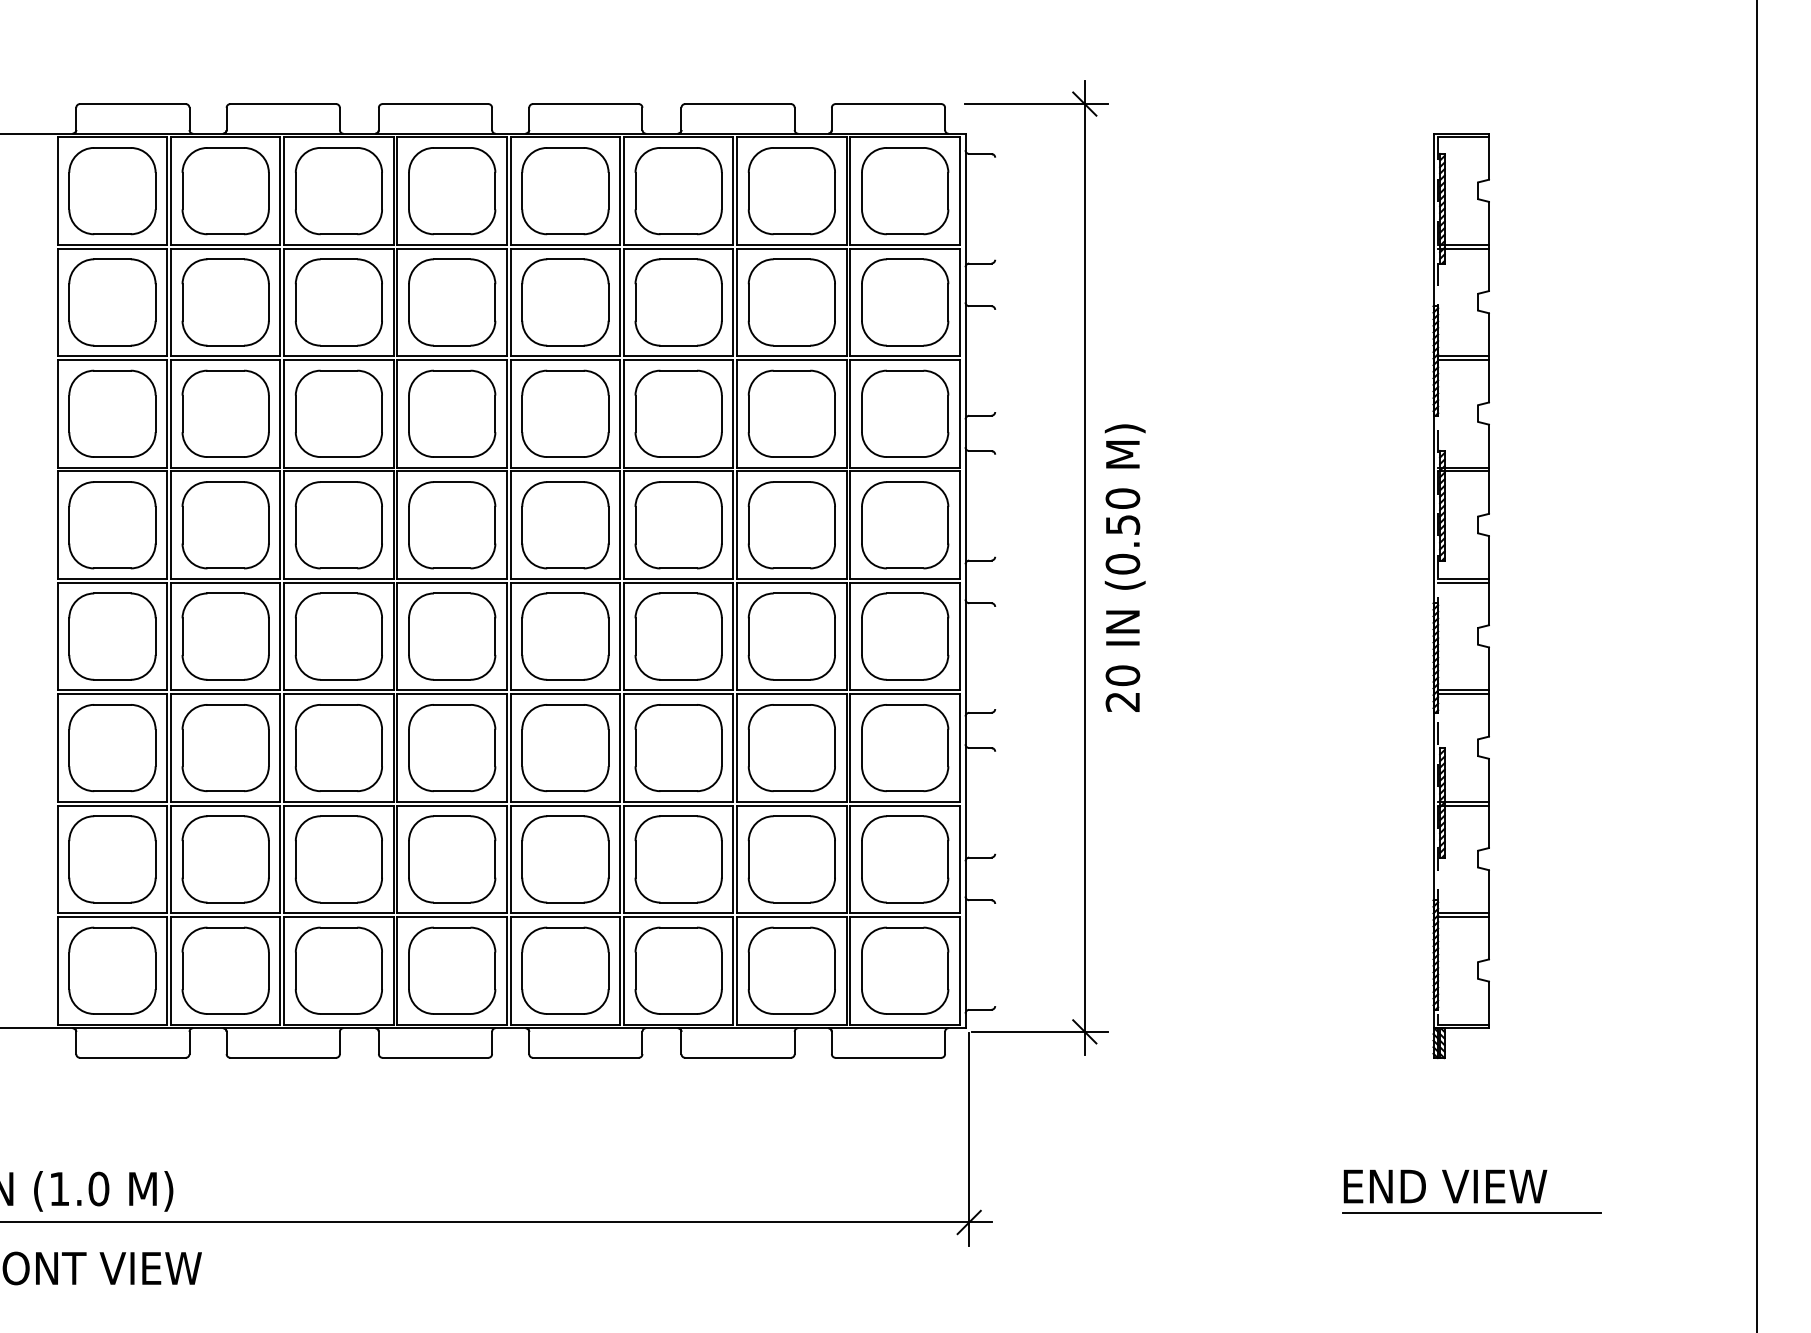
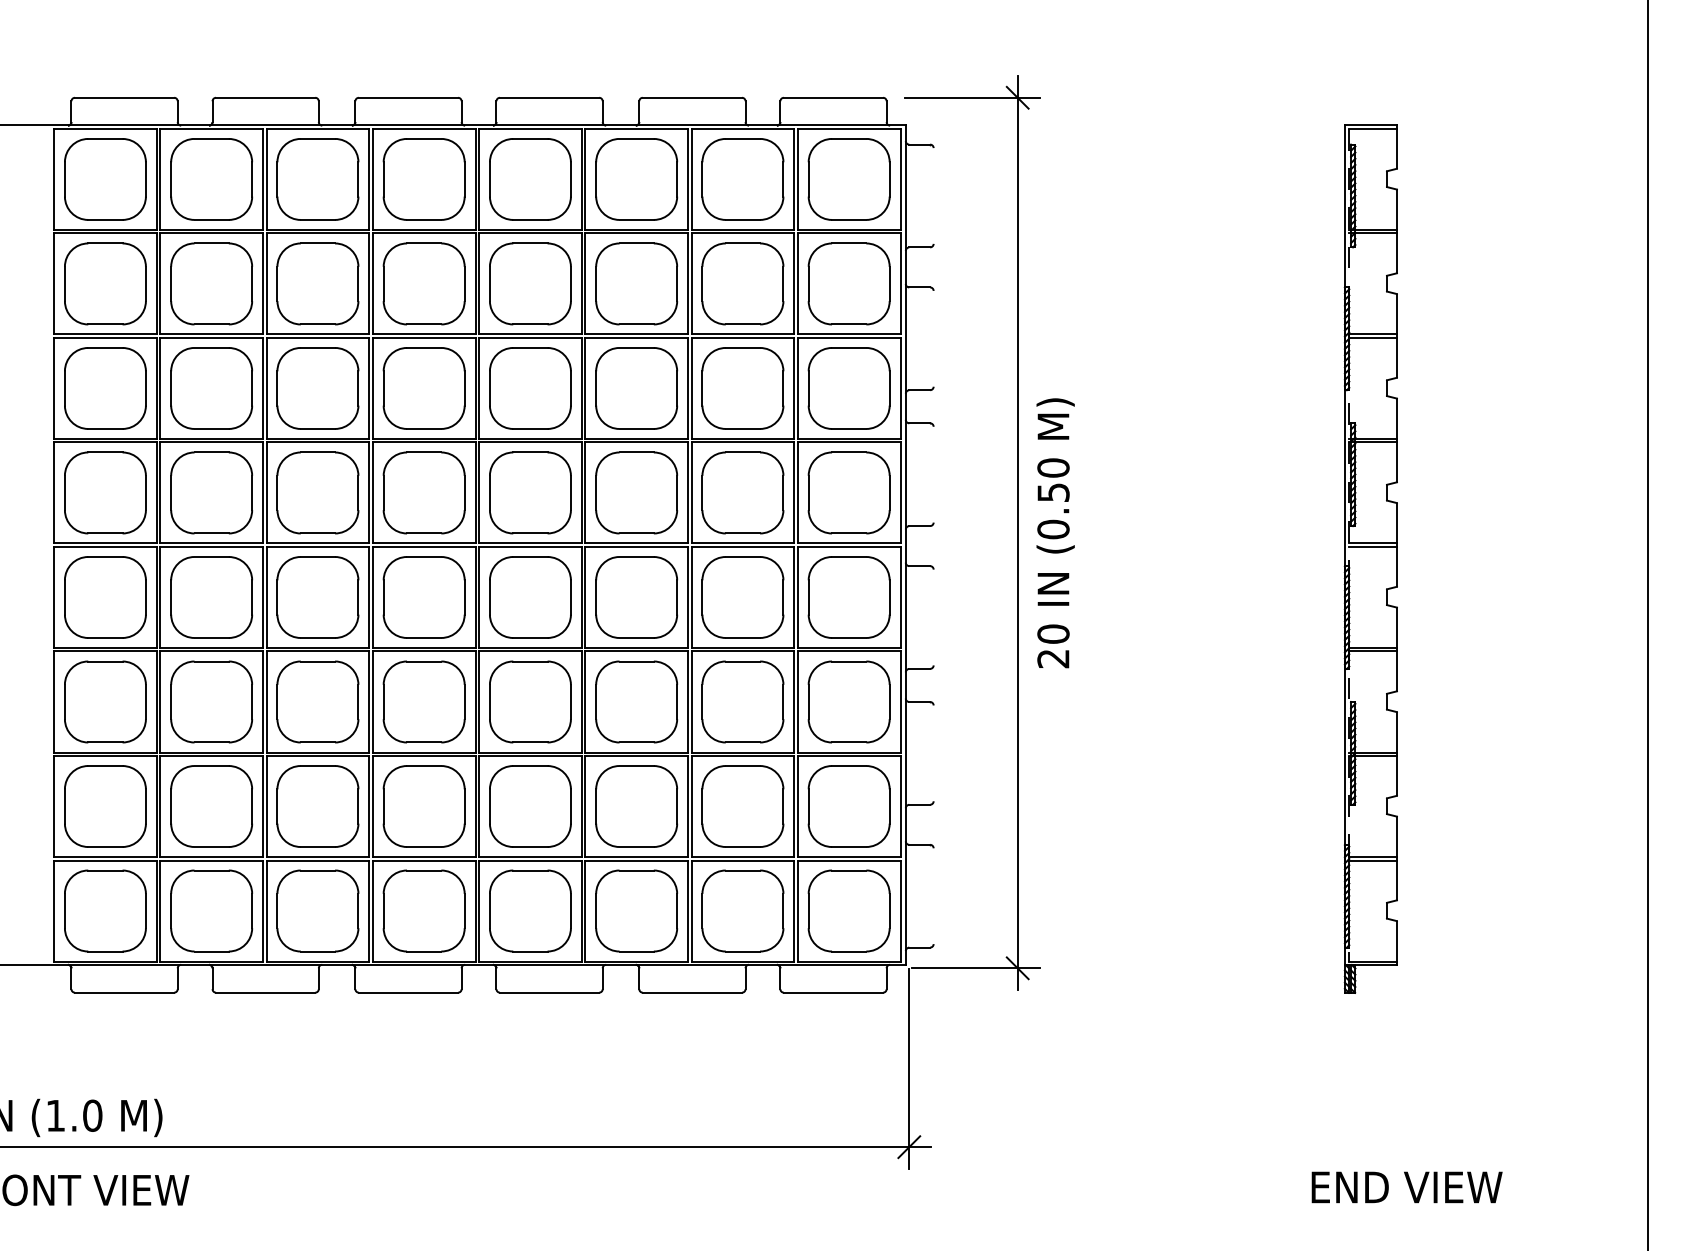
text: (1444, 1186) -> (1406, 1187), moved
line: (1471, 1212) -> (1380, 1137), removed

